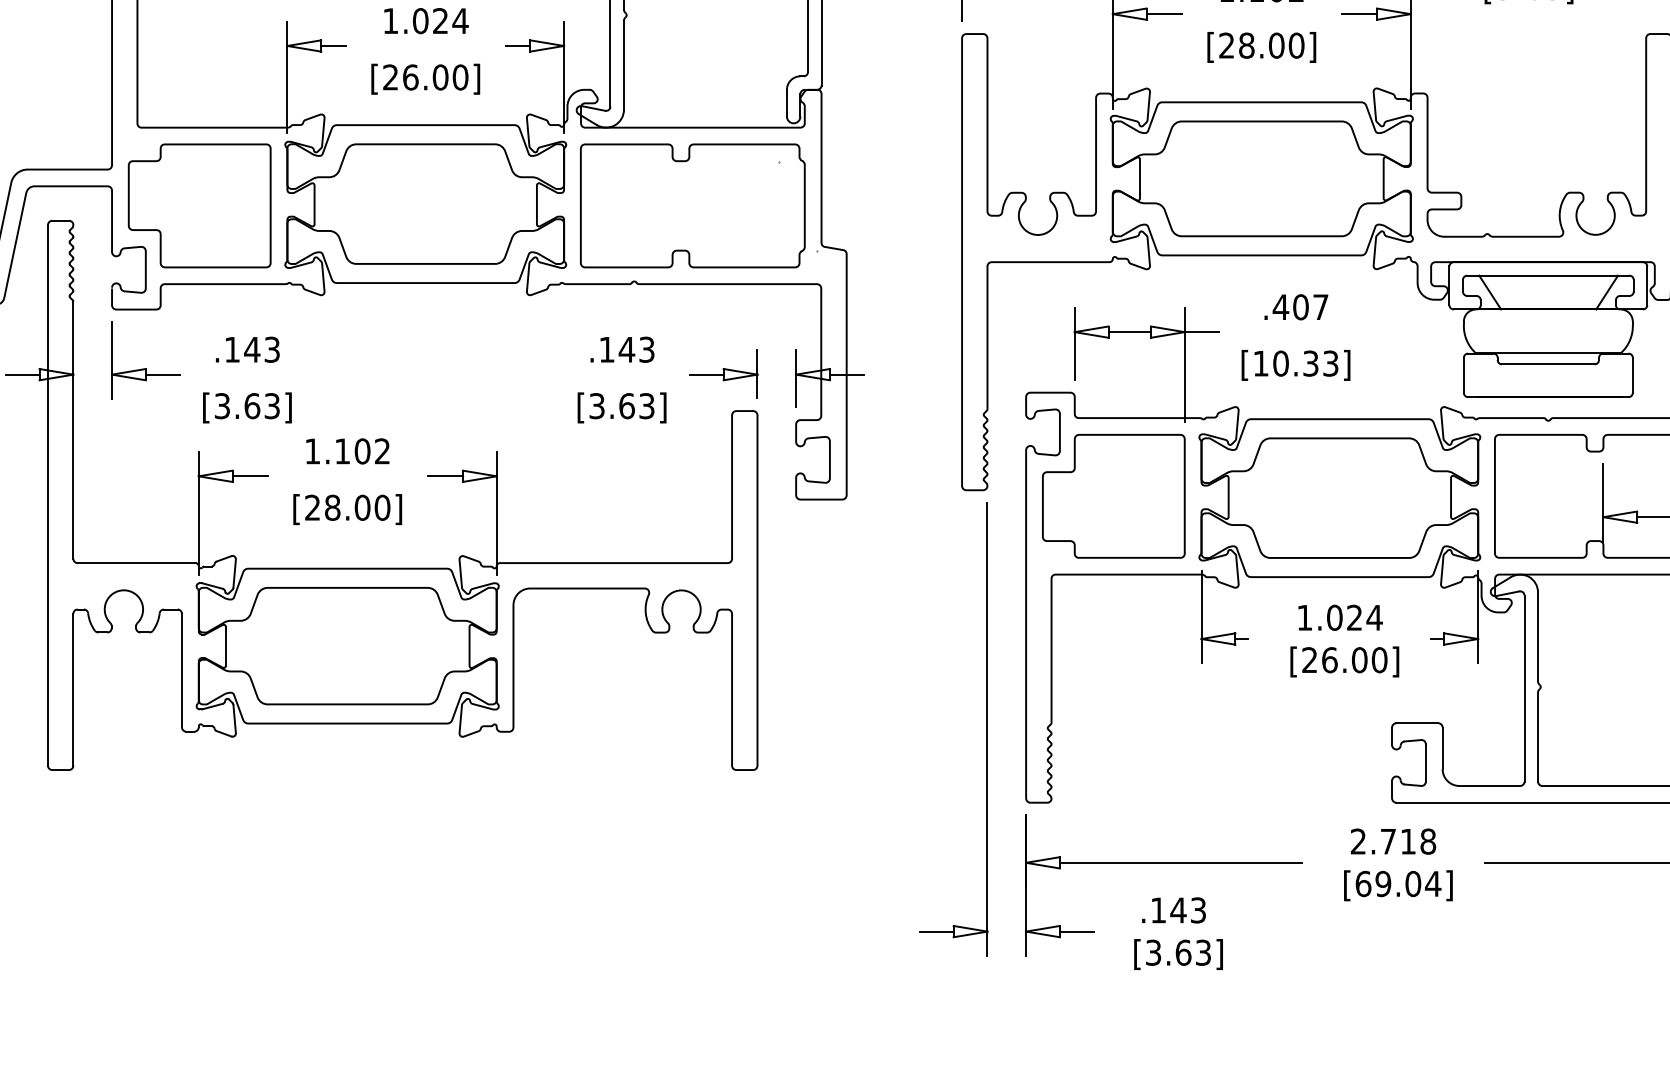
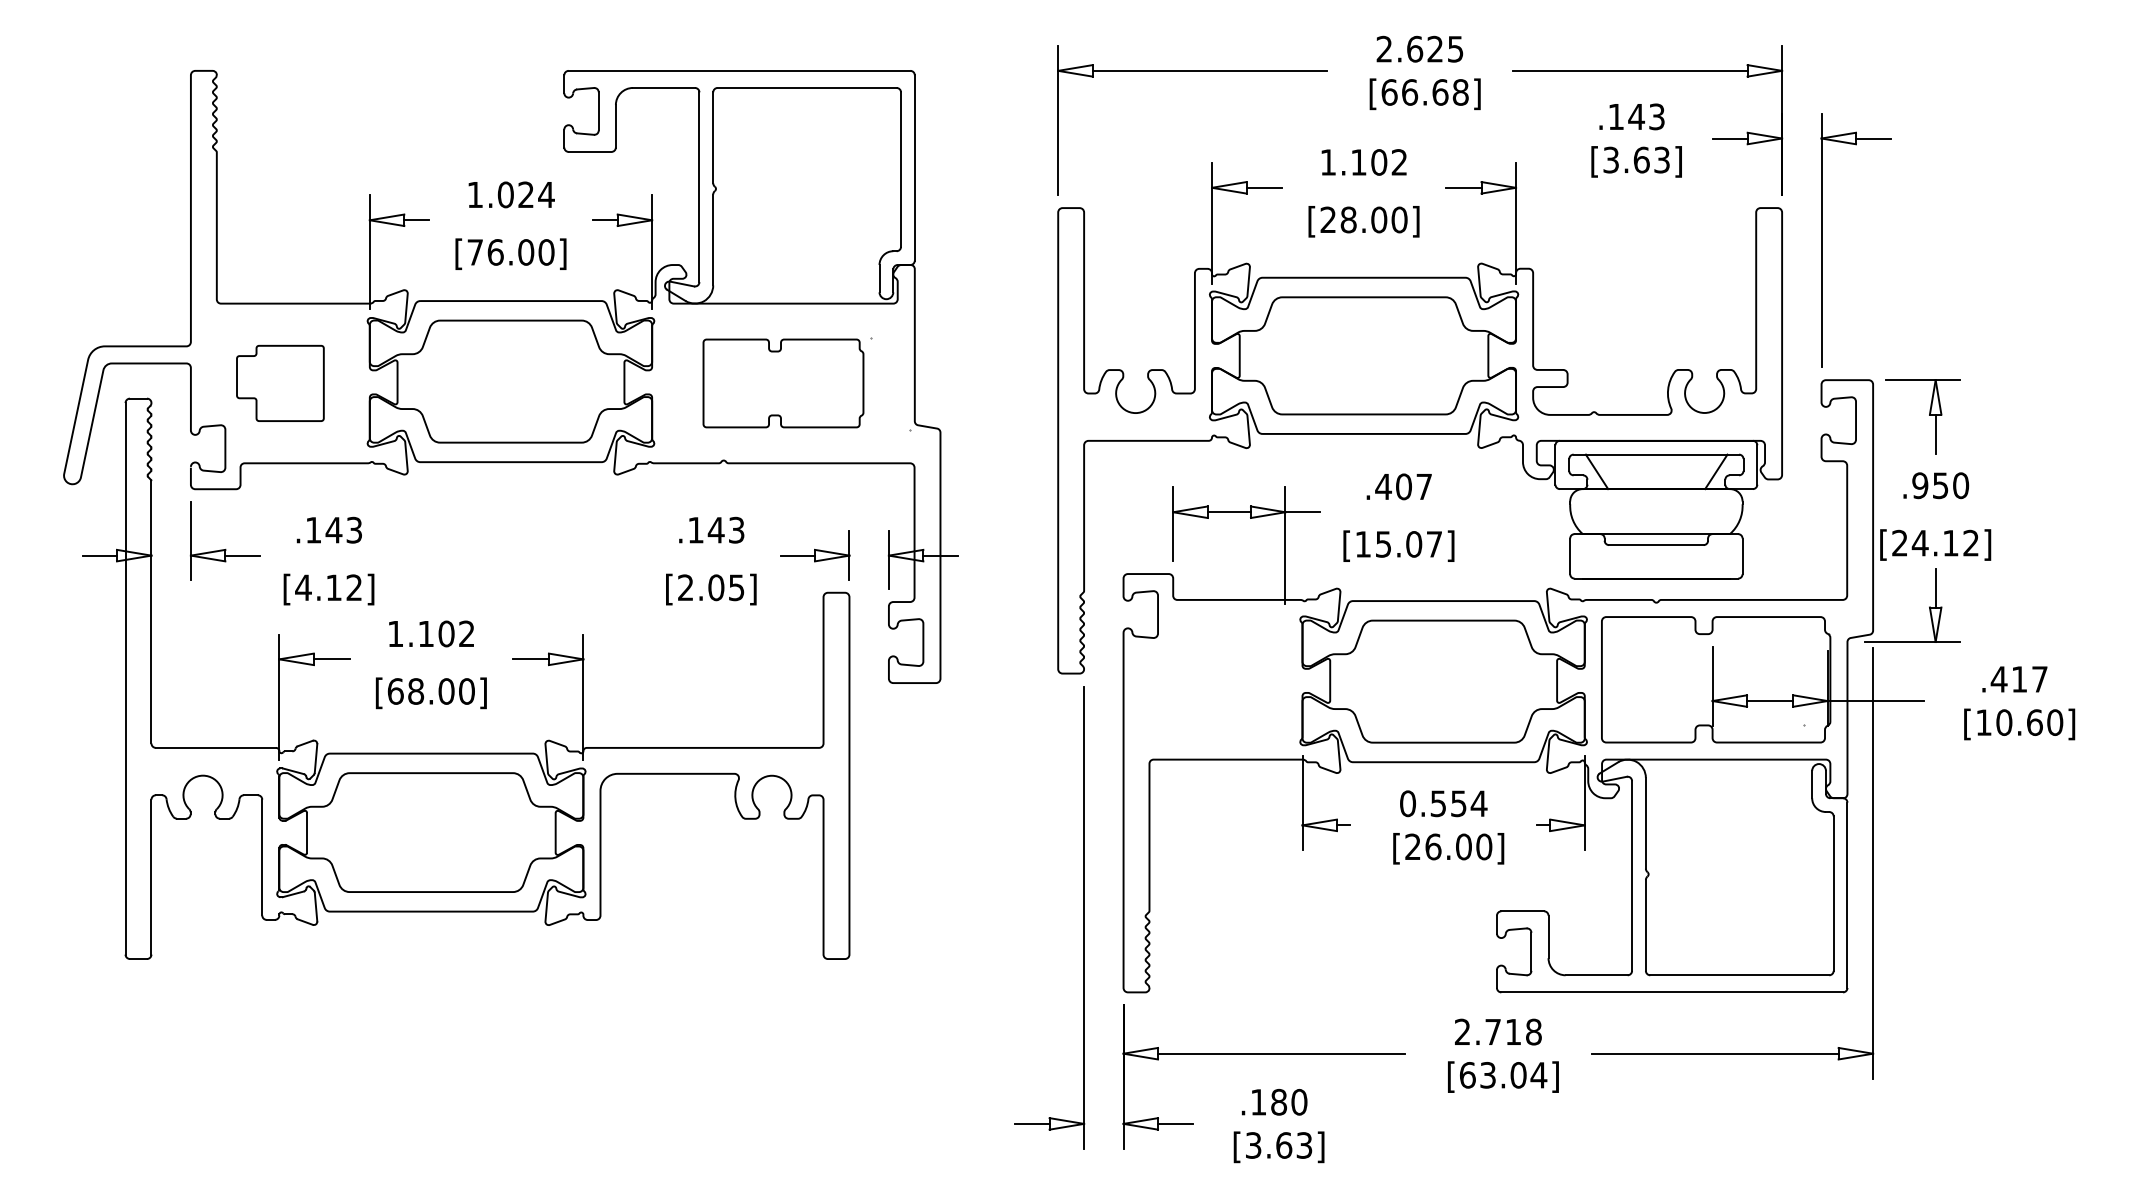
text: (389, 77) -> (474, 252), [26.00] -> [76.00]
part: (199, 205) -> (280, 383), size x0.6
part: (692, 205) -> (783, 383), size x0.7
text: (1305, 363) -> (1408, 544), [10.33] -> [15.07]
text: (246, 405) -> (328, 587), [3.63] -> [4.12]
text: (622, 405) -> (711, 587), [3.63] -> [2.05]
part: (1113, 496) -> (1212, 679), removed
text: (312, 507) -> (395, 691), [28.00] -> [68.00]
text: (1329, 617) -> (1433, 803), 1.024 -> 0.554
text: (1382, 884) -> (1487, 1075), [69.04] -> [63.04]
text: (1187, 909) -> (1288, 1101), .143 -> .180

